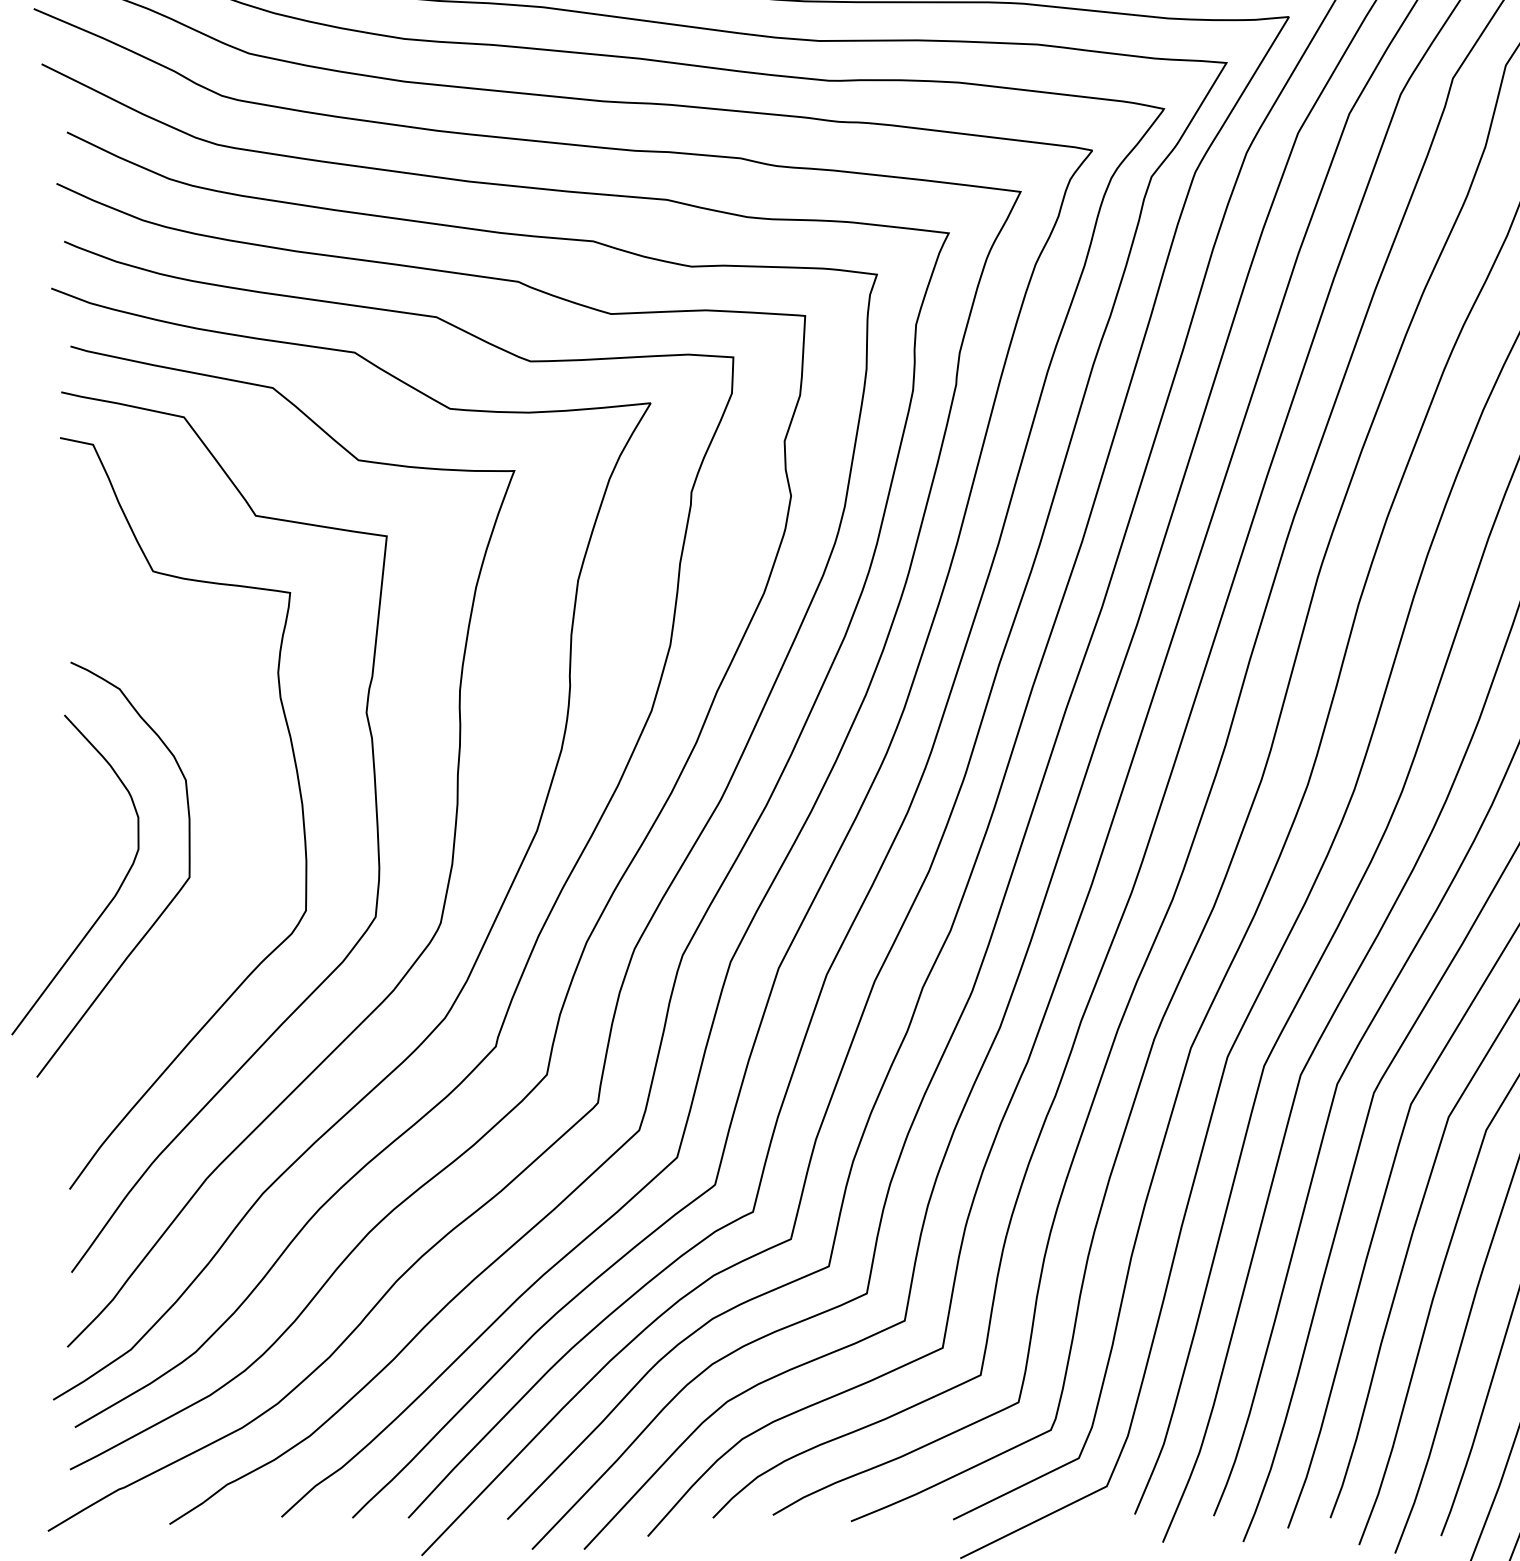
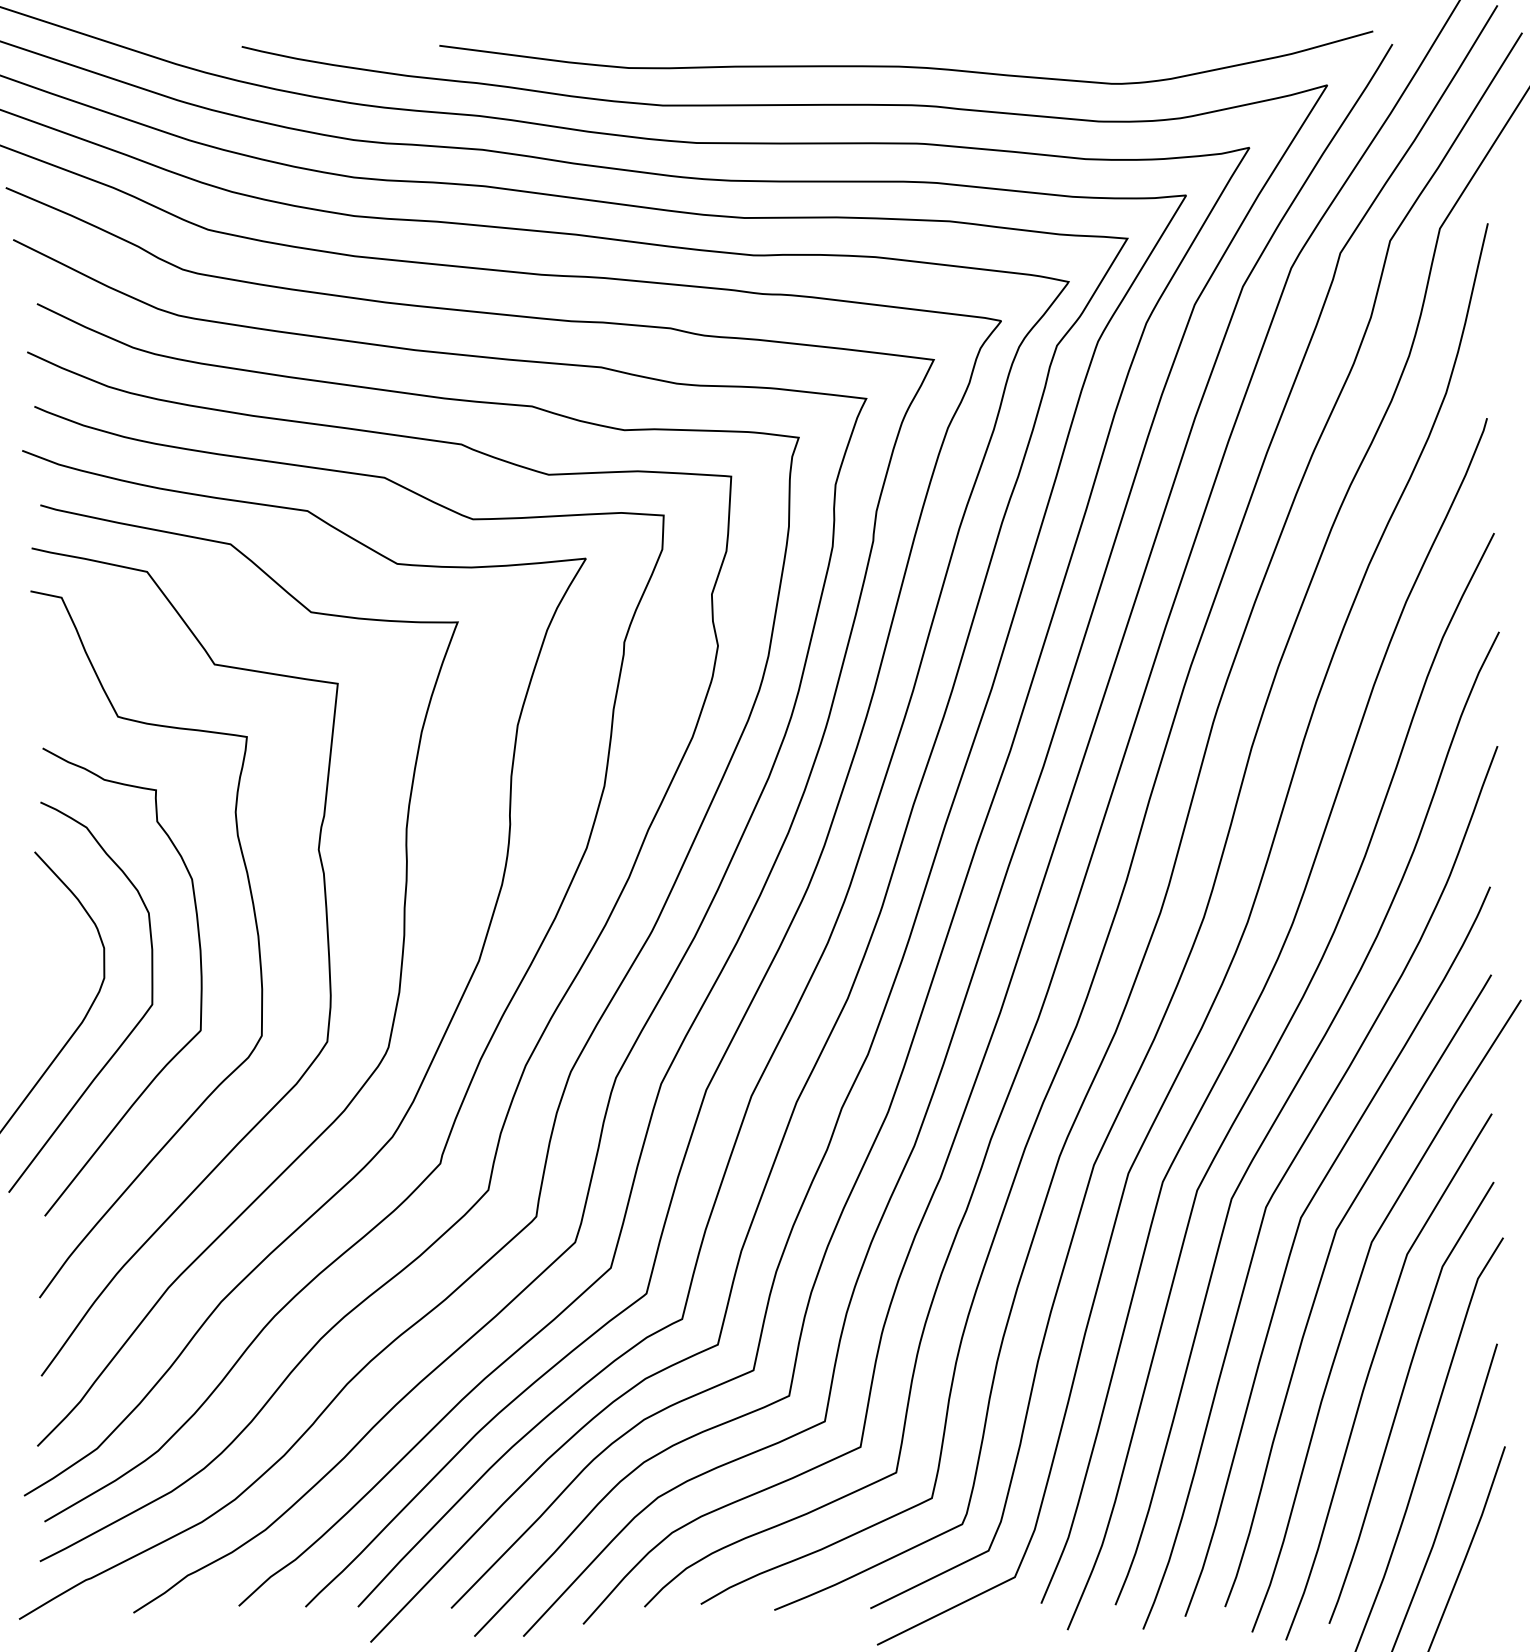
curve: (240, 852) -> (200, 981), added

